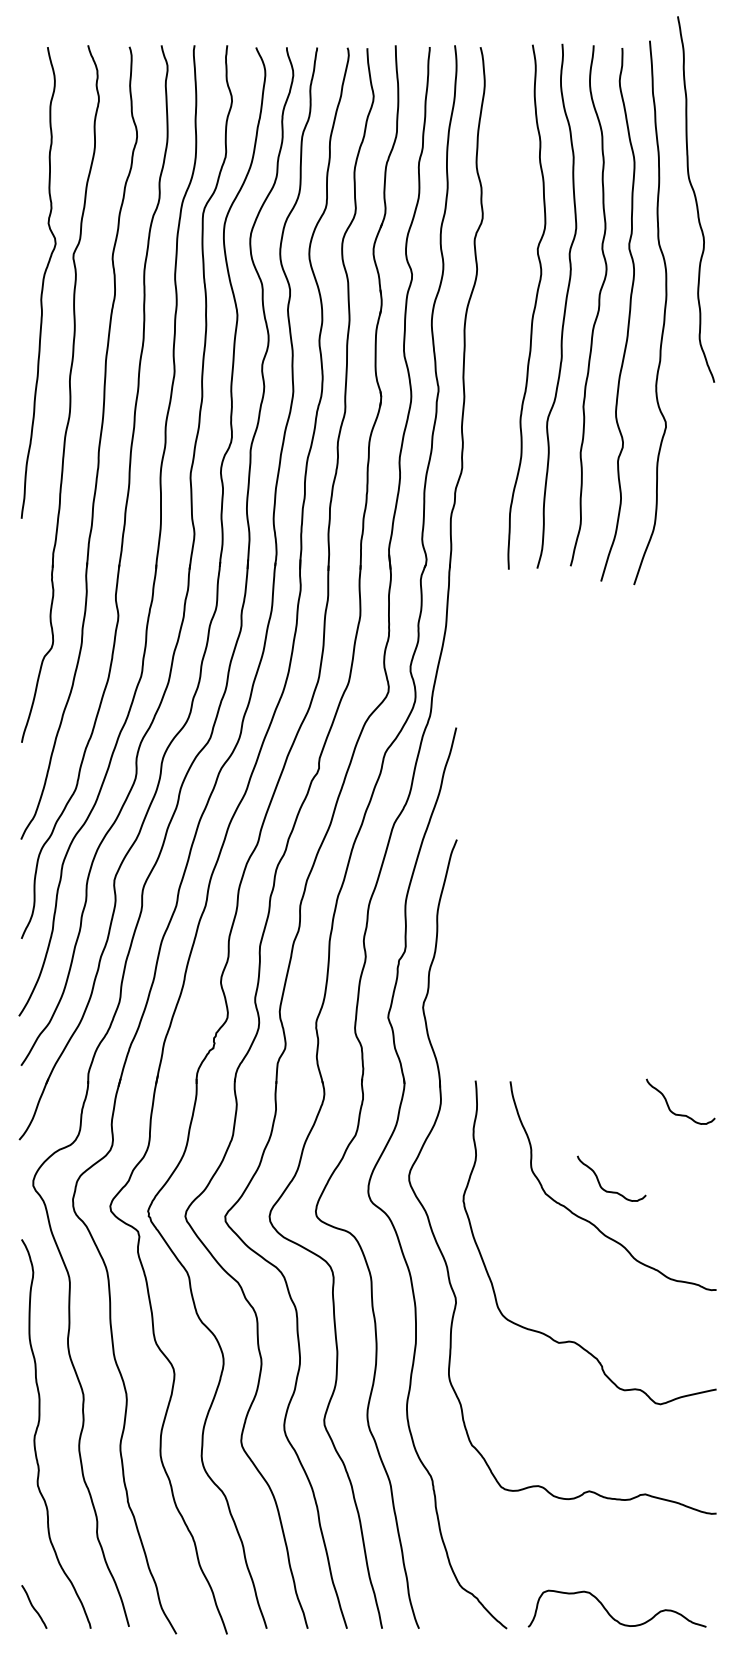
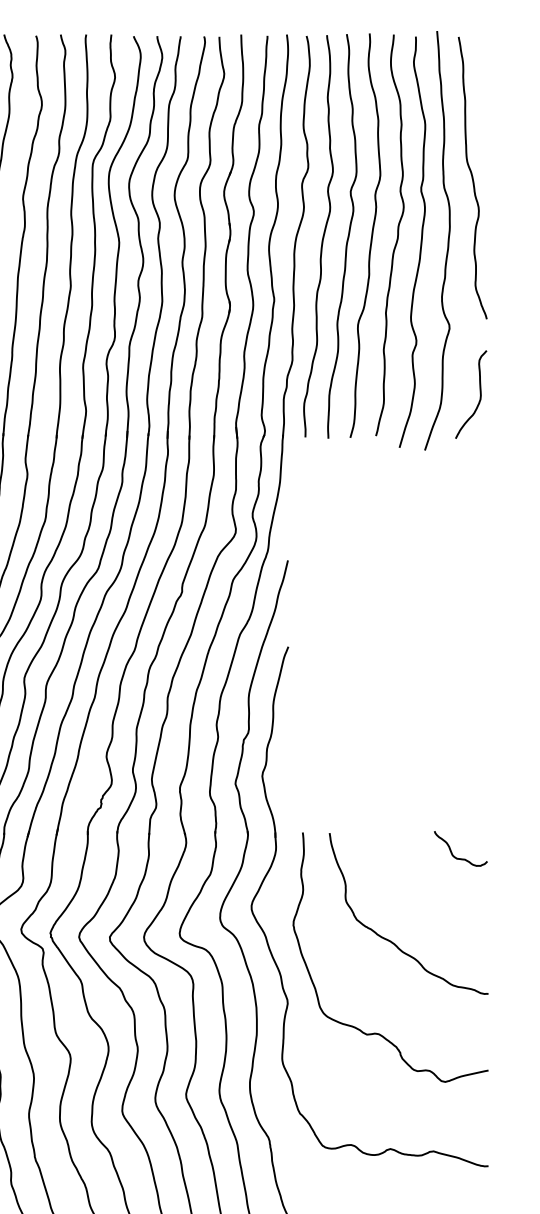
curve: (696, 199) -> (473, 178), moved
curve: (501, 306) -> (322, 235), added
curve: (705, 512) -> (479, 394), added
curve: (600, 1183) -> (399, 911), removed

